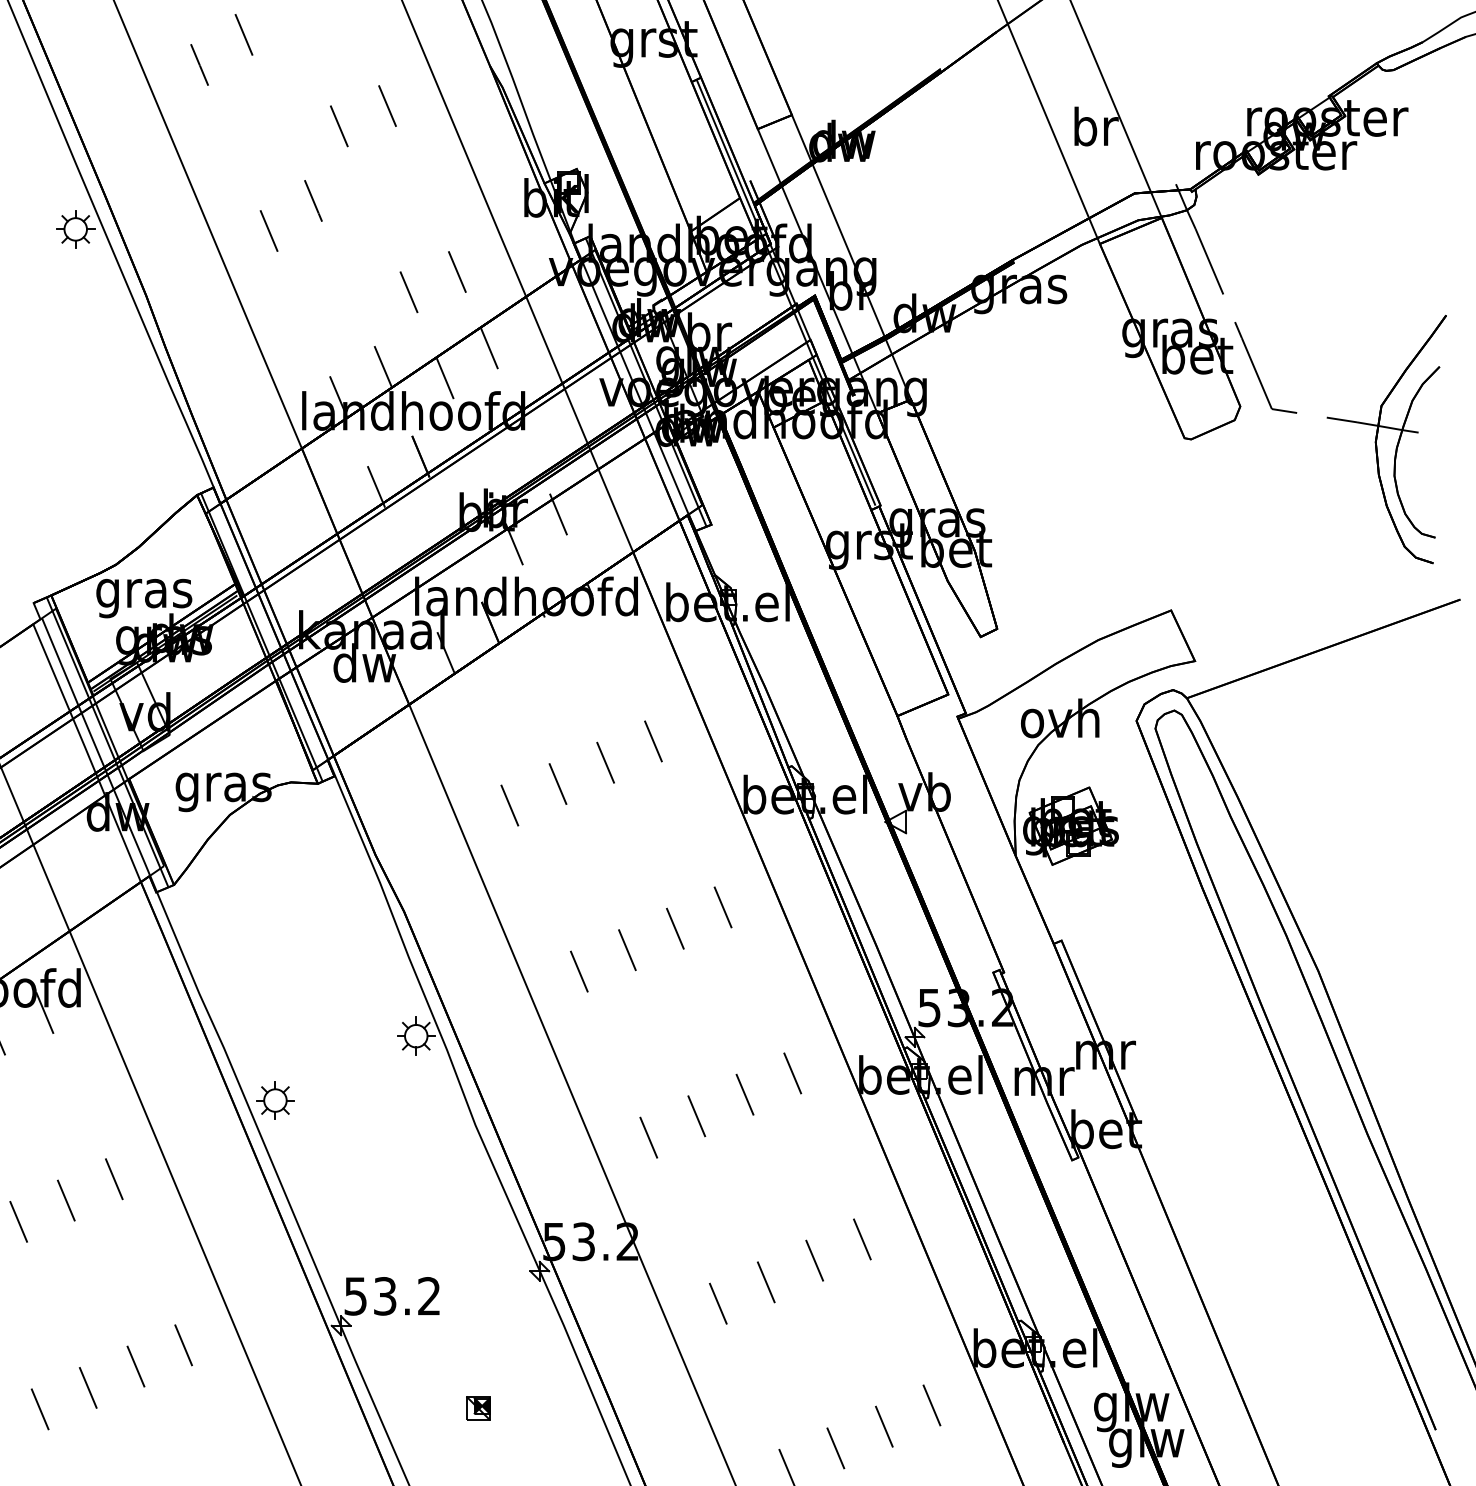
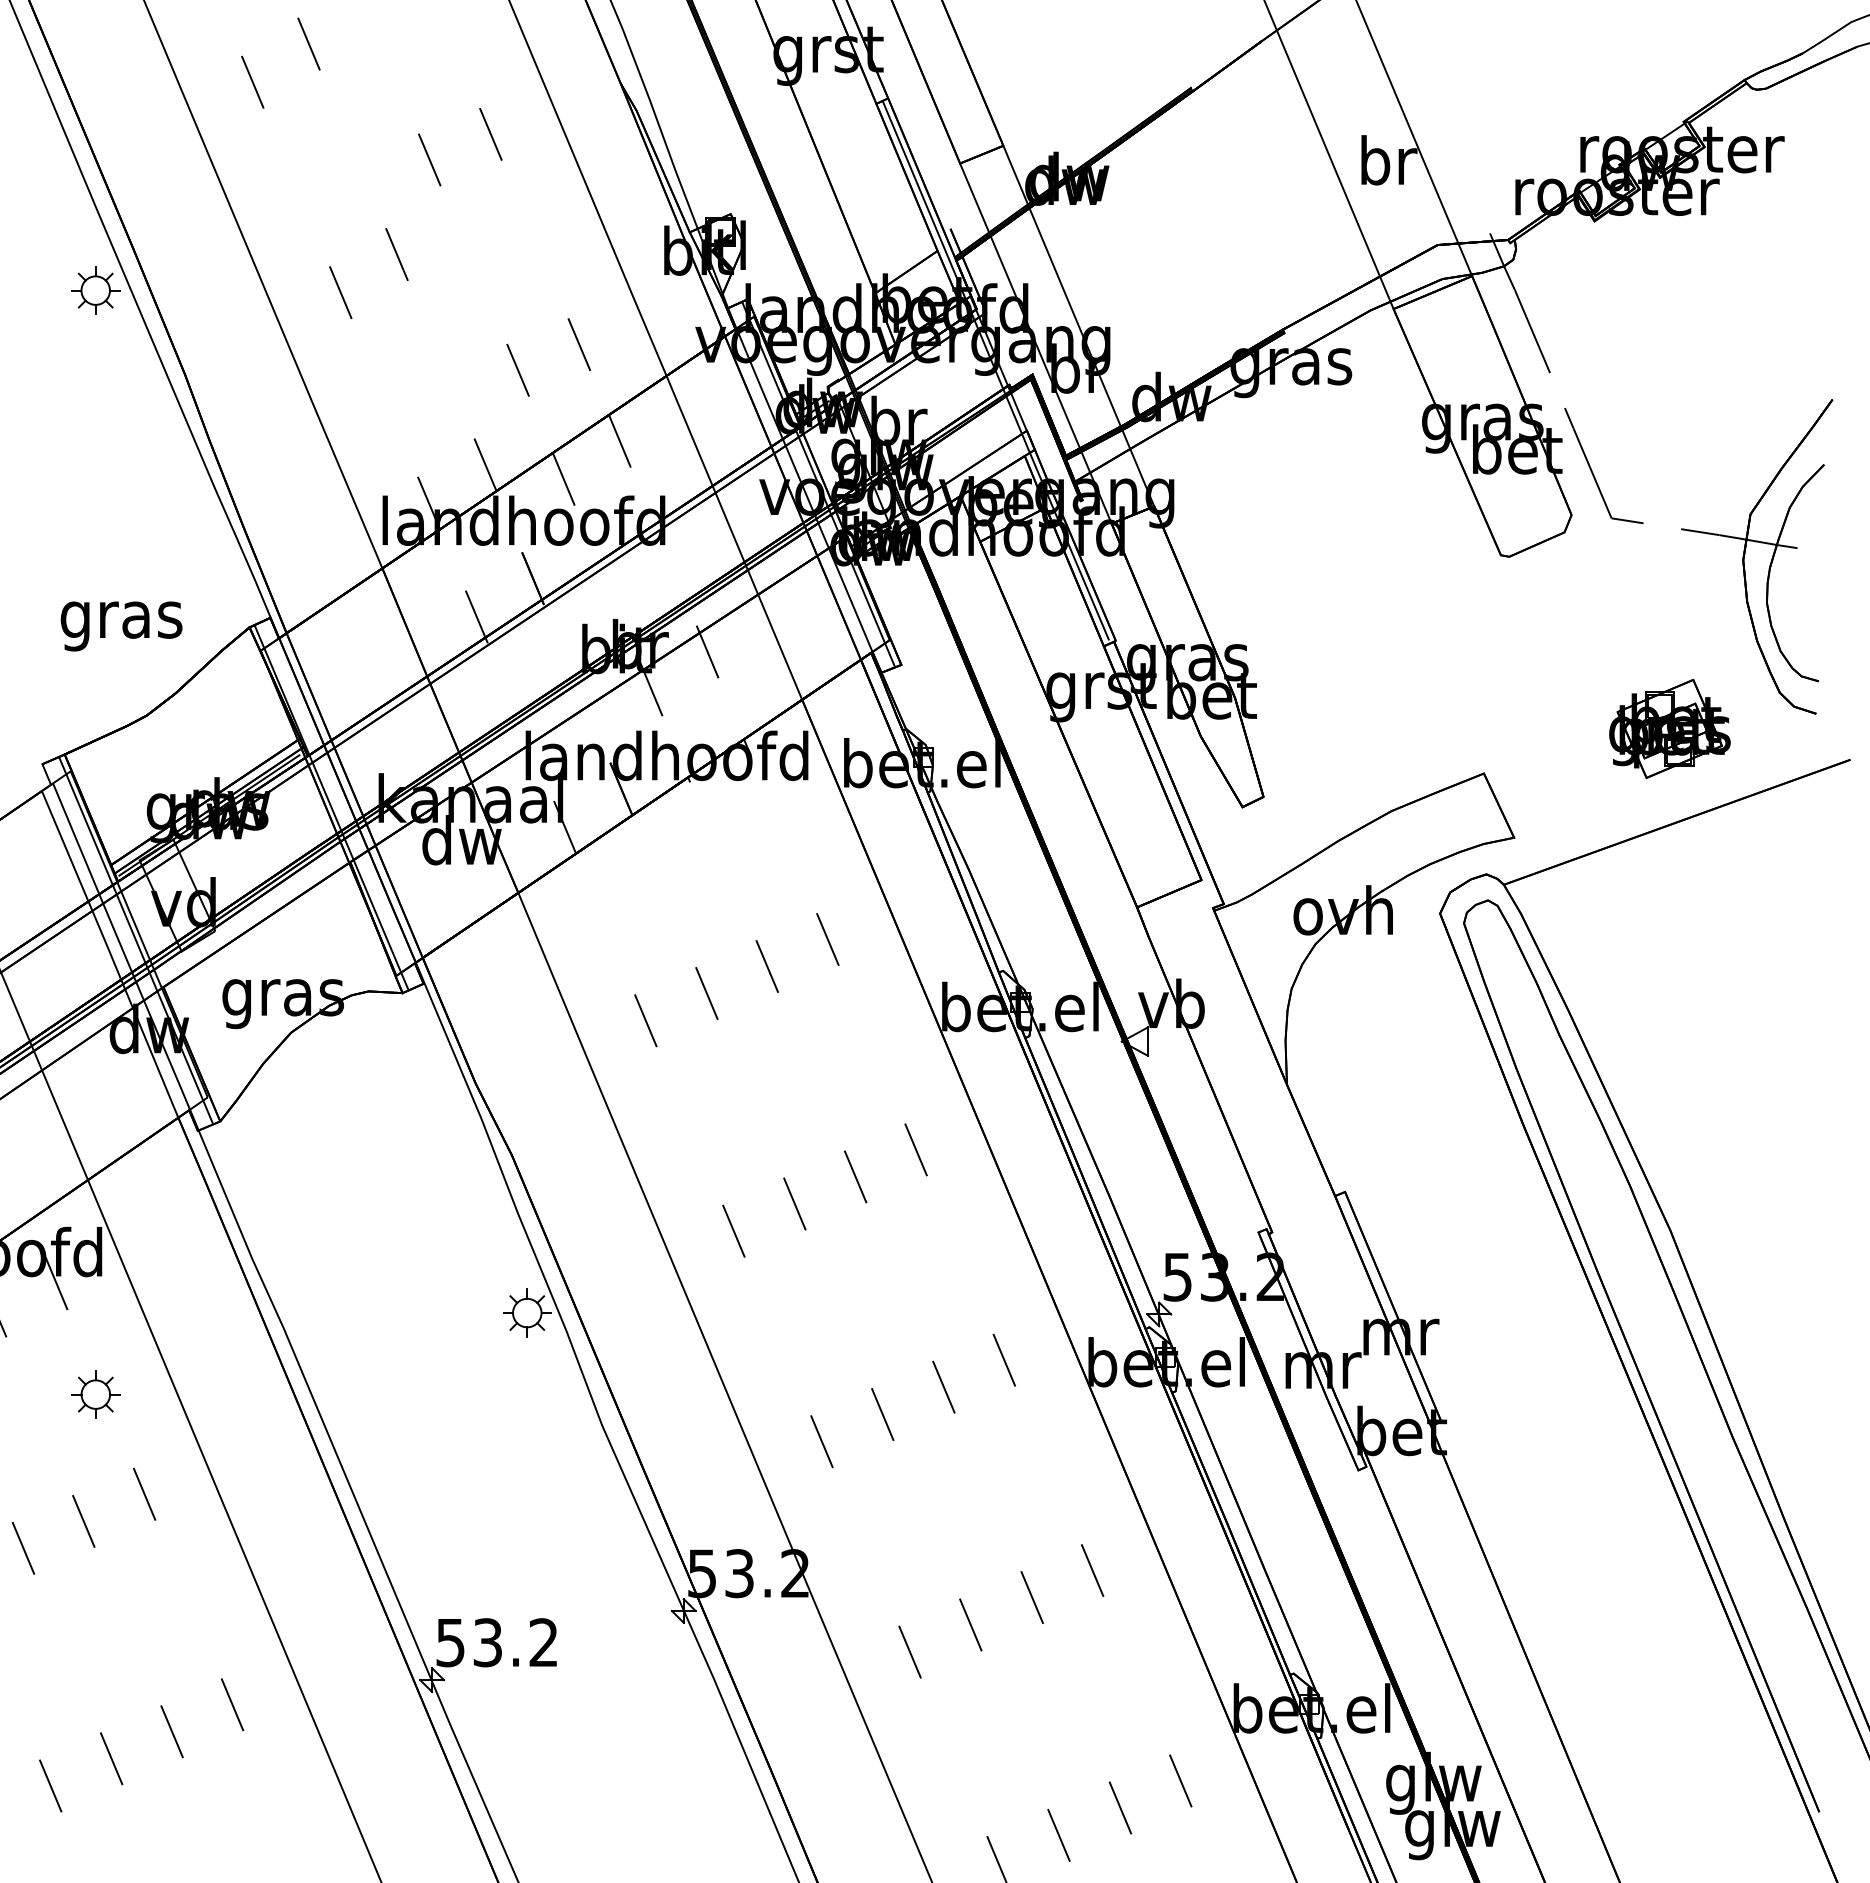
text: (144, 598) -> (121, 626), moved
part: (1070, 825) -> (1669, 728), moved
part: (275, 1100) -> (95, 1394), moved
part: (477, 1408) -> (605, 1784), removed

